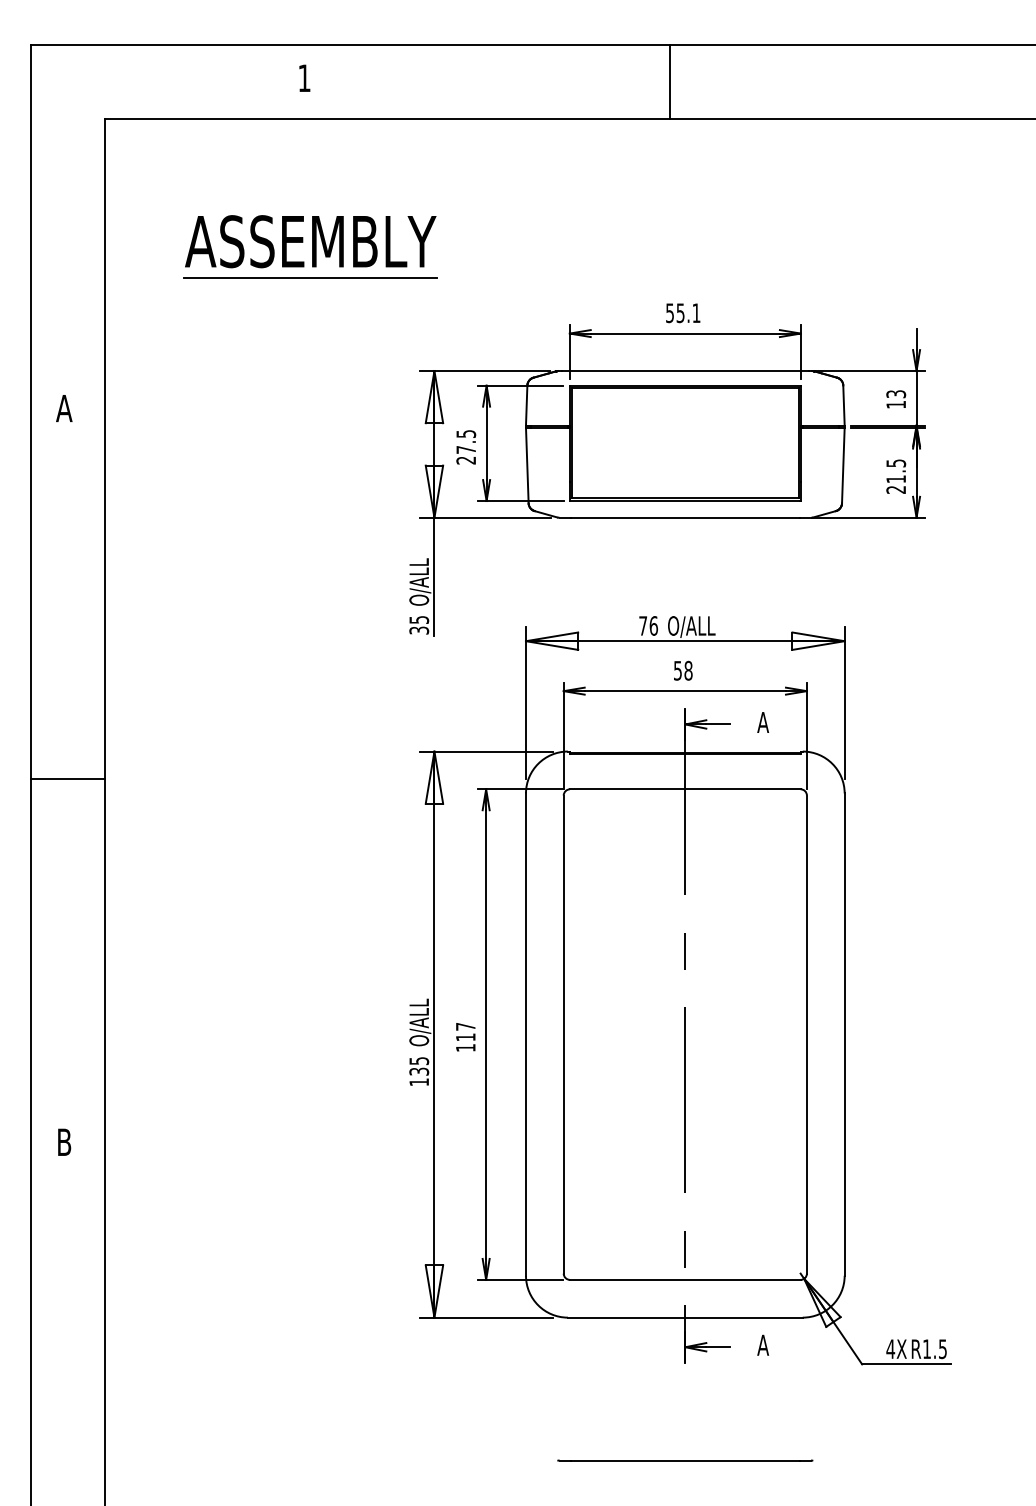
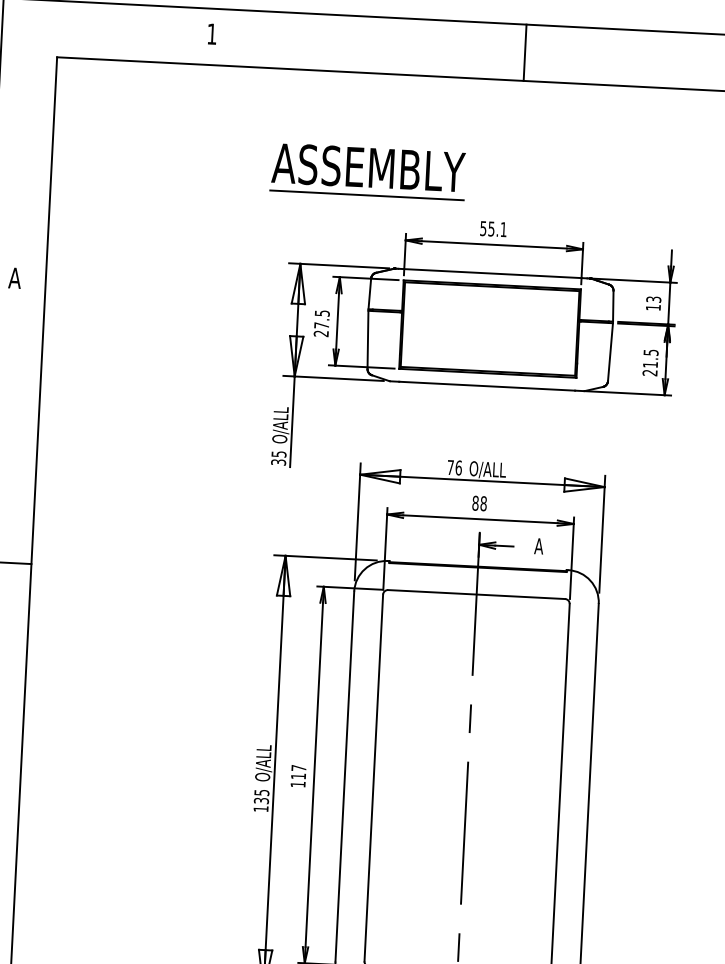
line: (669, 81) -> (525, 52), moved
part: (310, 246) -> (368, 171), moved
text: (677, 670) -> (475, 503), 58 -> 88

